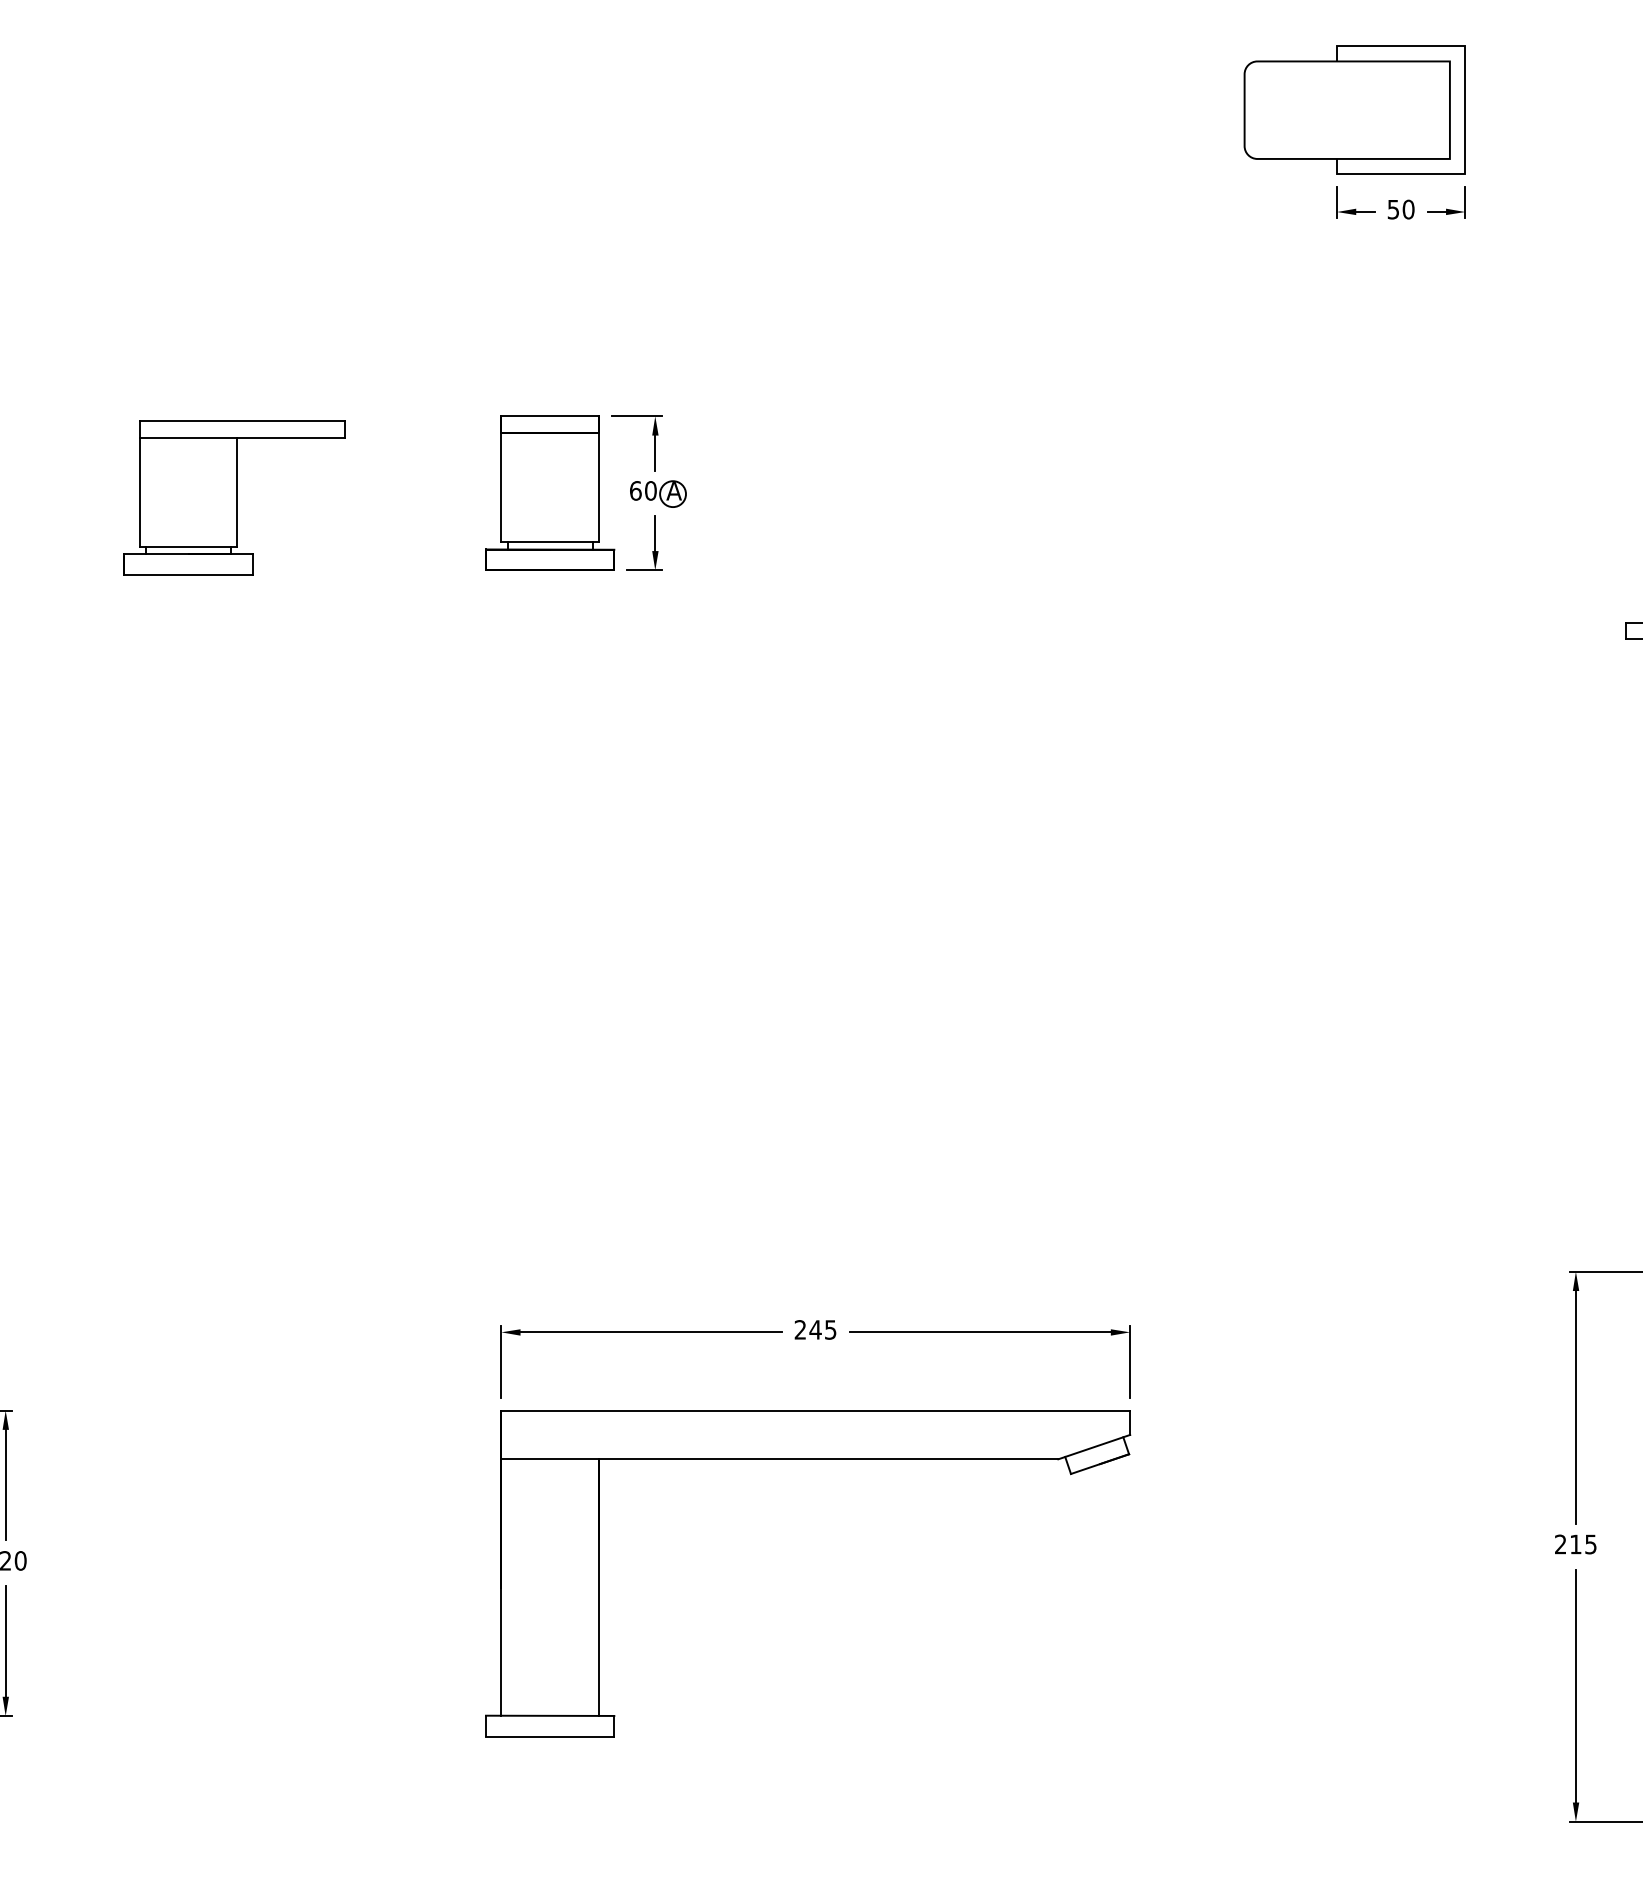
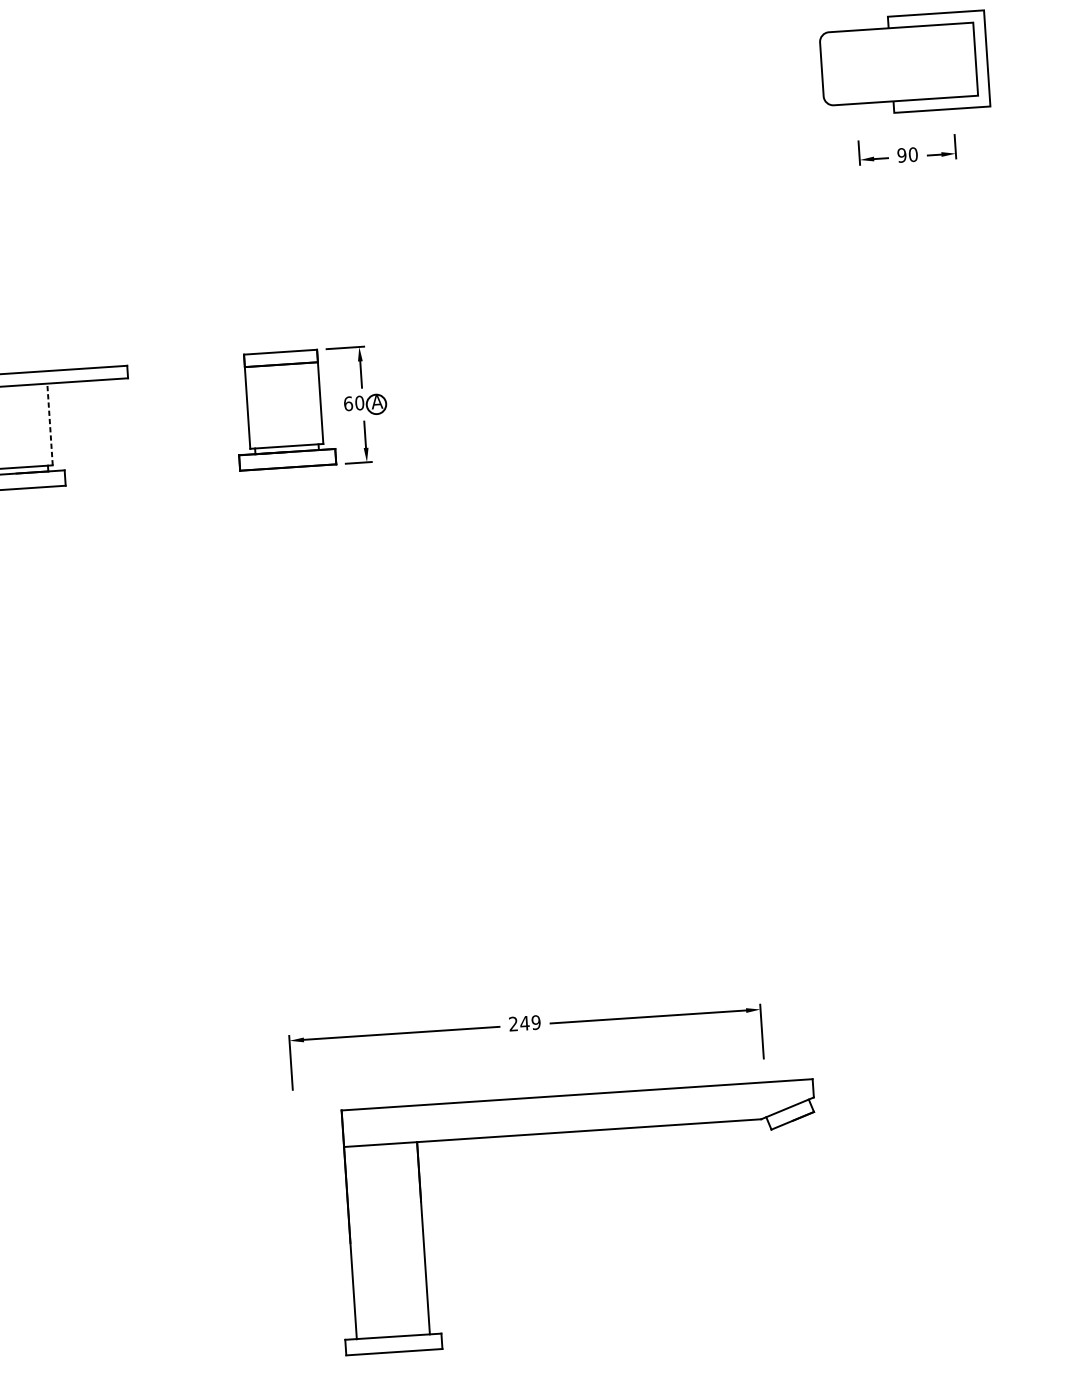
part: (1354, 109) -> (904, 63), moved
text: (1393, 209) -> (901, 155), 50 -> 90
line: (237, 492) -> (50, 424), solid -> dashed
text: (830, 1329) -> (536, 1022), 245 -> 249
part: (808, 1459) -> (574, 1131), moved

